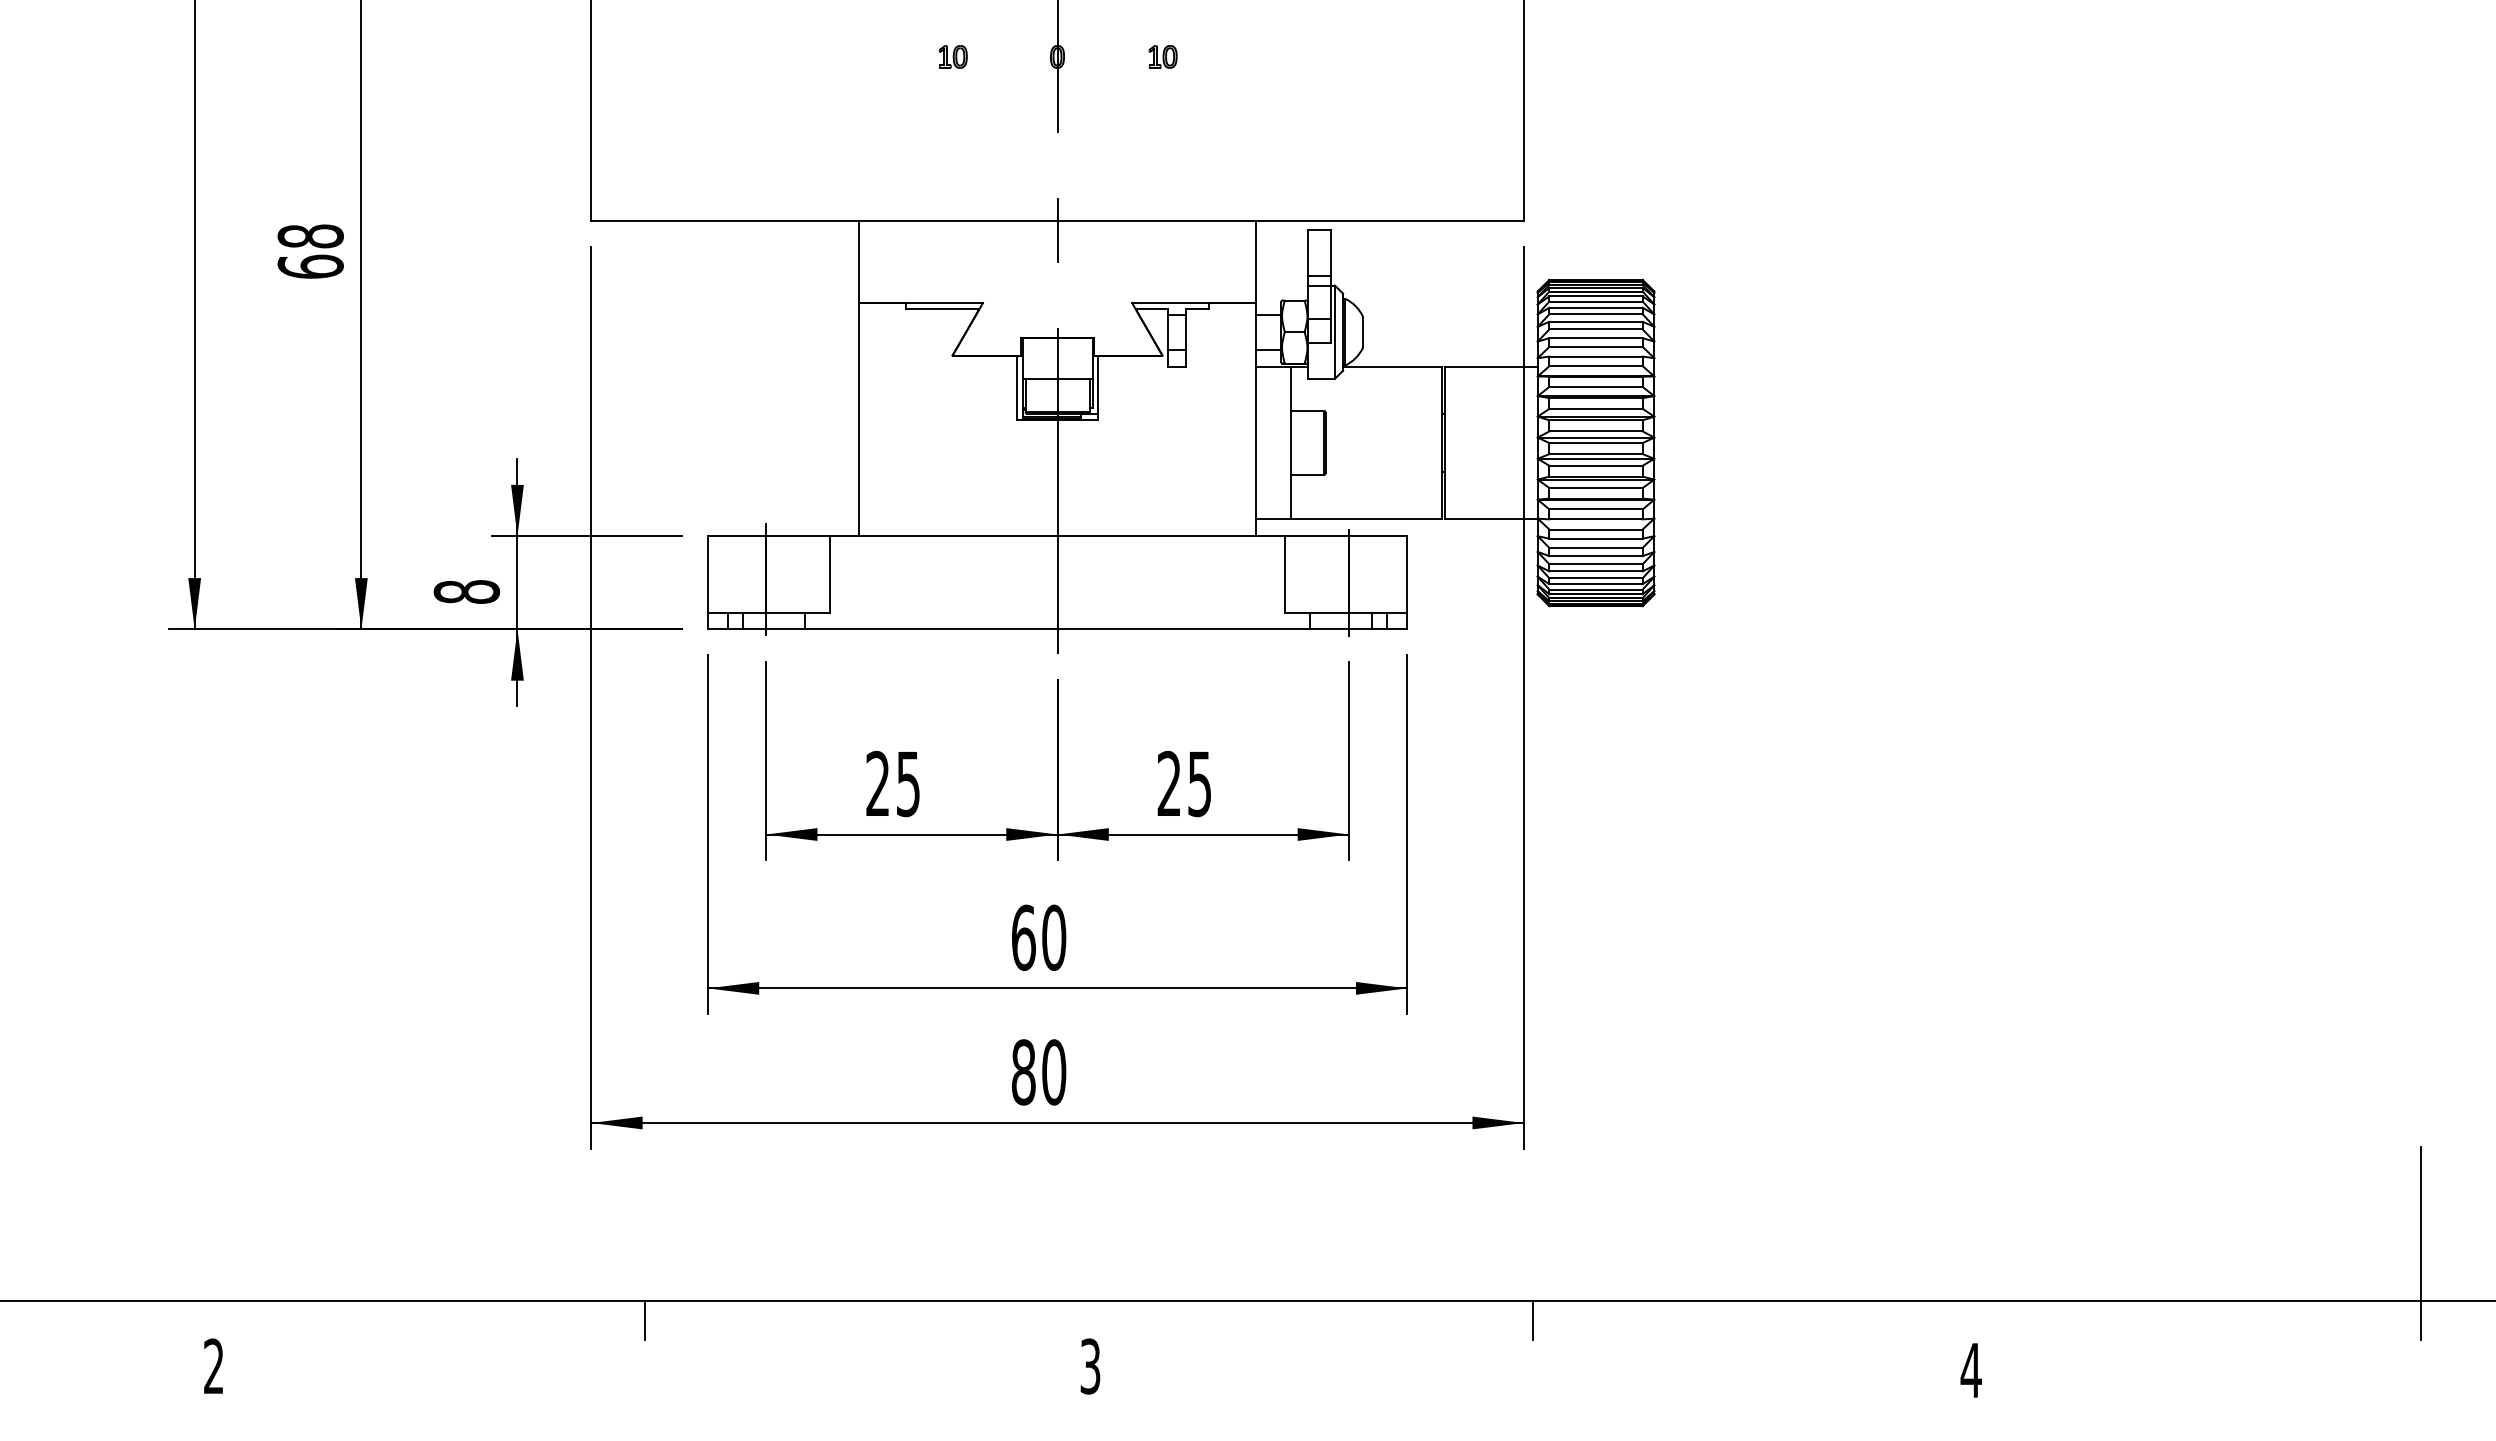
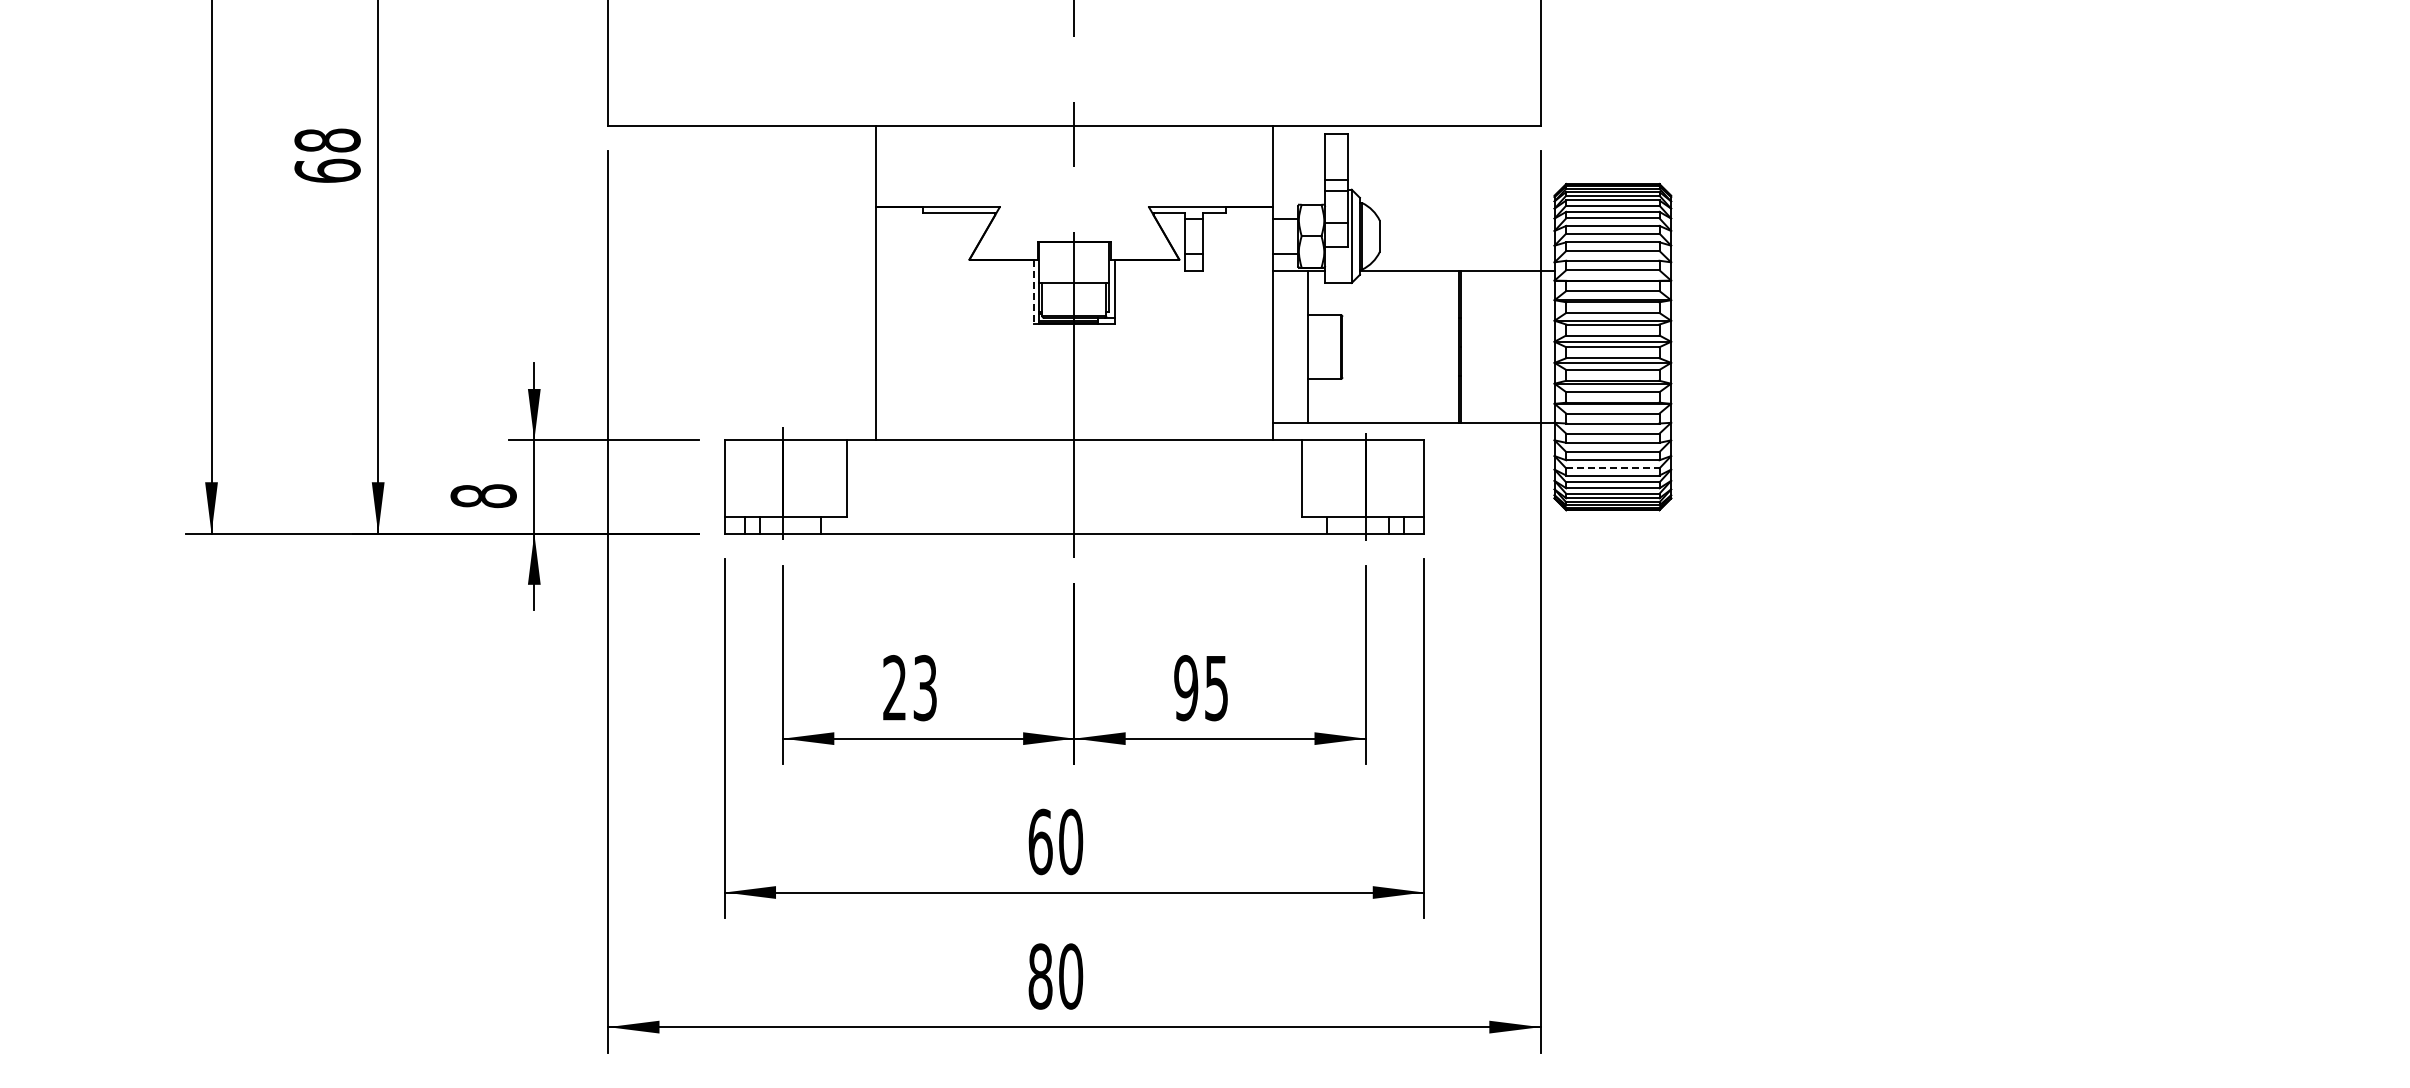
line: (1016, 388) -> (1033, 292), solid -> dashed
line: (1596, 564) -> (1613, 468), solid -> dashed
text: (908, 783) -> (925, 687), 25 -> 23
text: (1169, 783) -> (1186, 687), 25 -> 95

